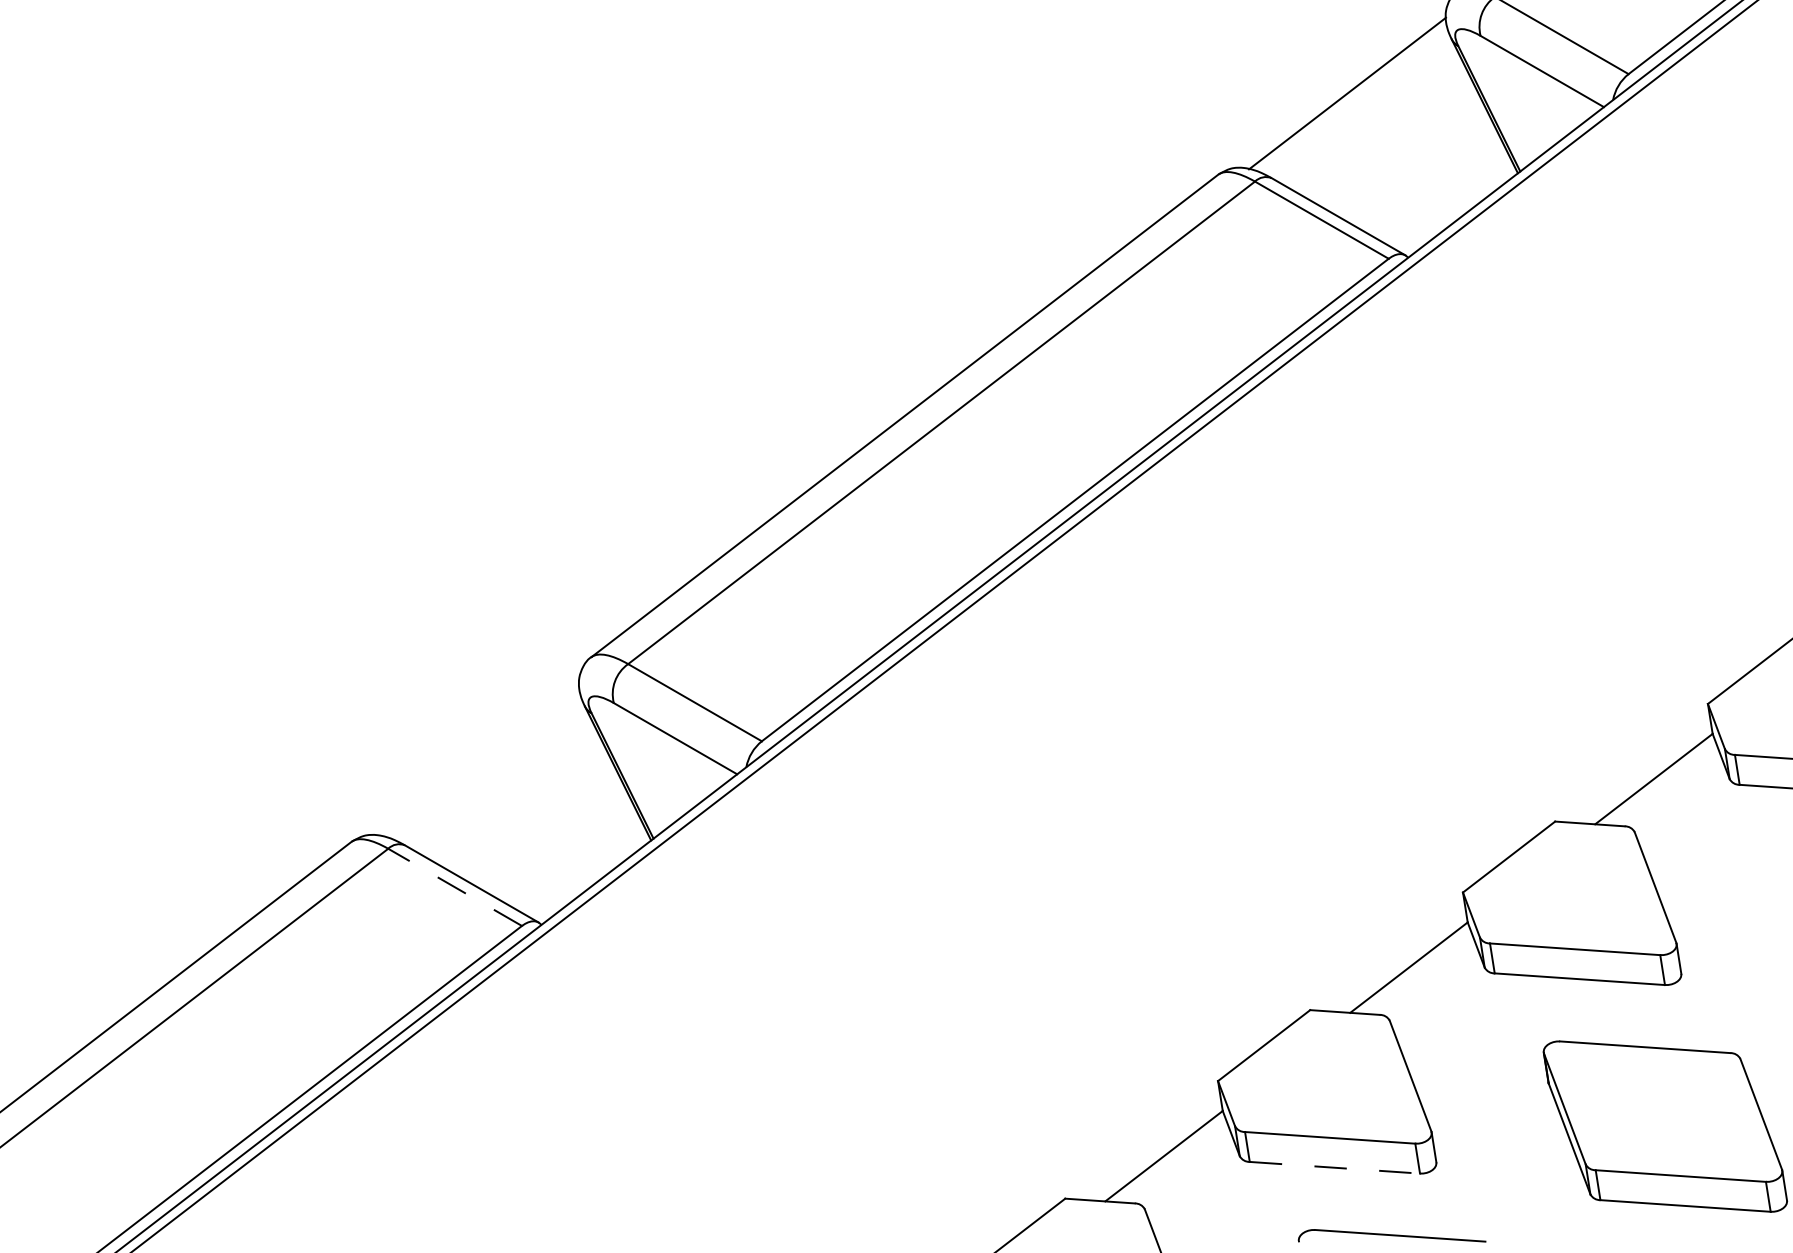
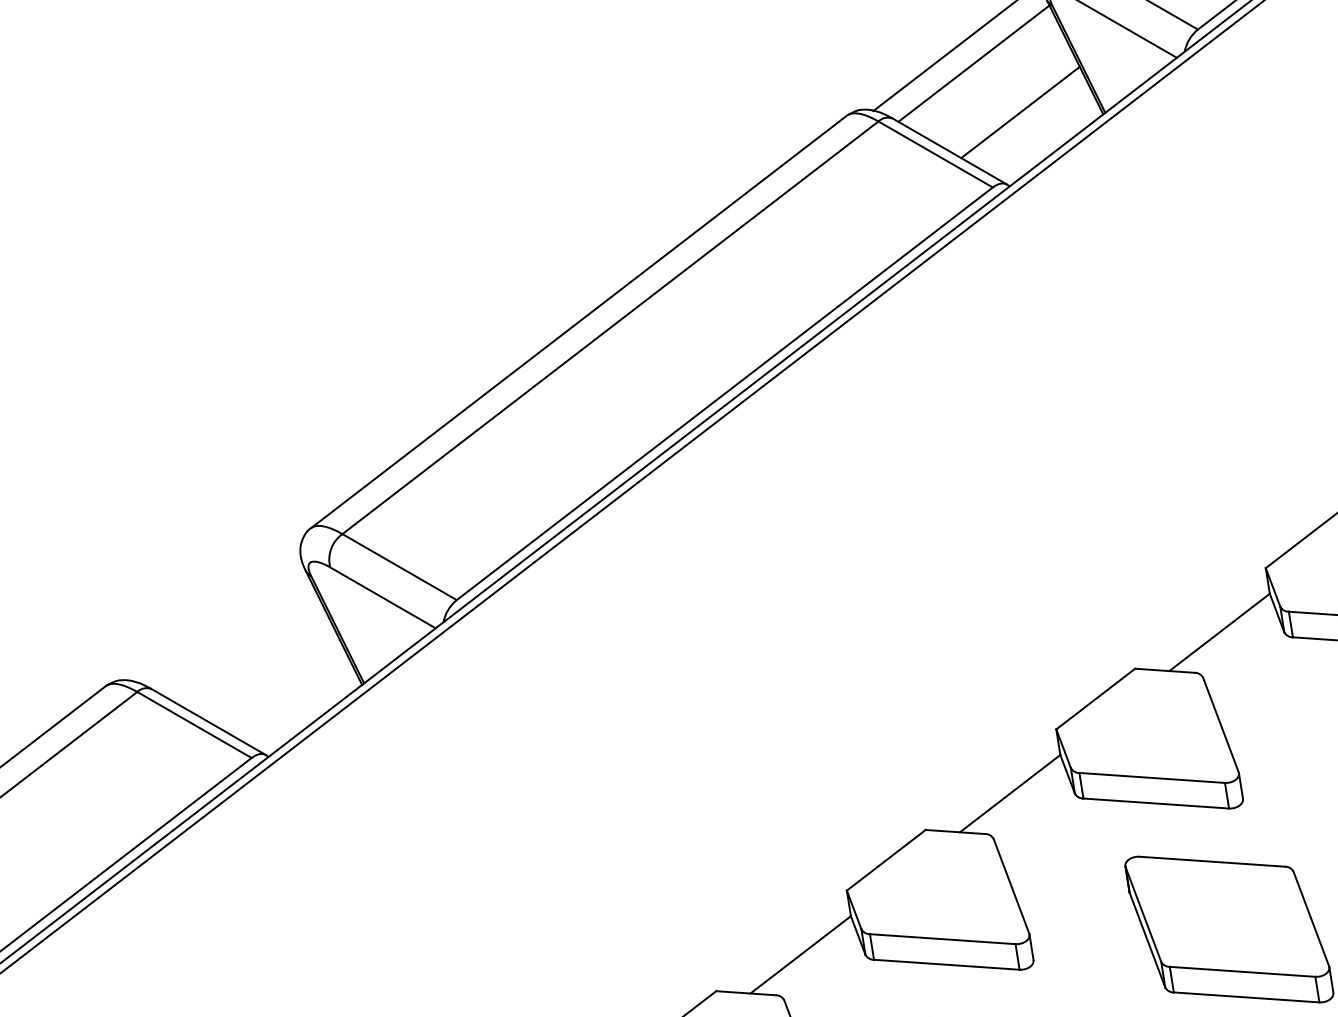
line: (1366, 114) -> (973, 64), added
line: (1420, 170) -> (1019, 111), added
line: (454, 887) -> (193, 725), dashed -> solid
line: (1335, 1167) -> (947, 964), dashed -> solid

